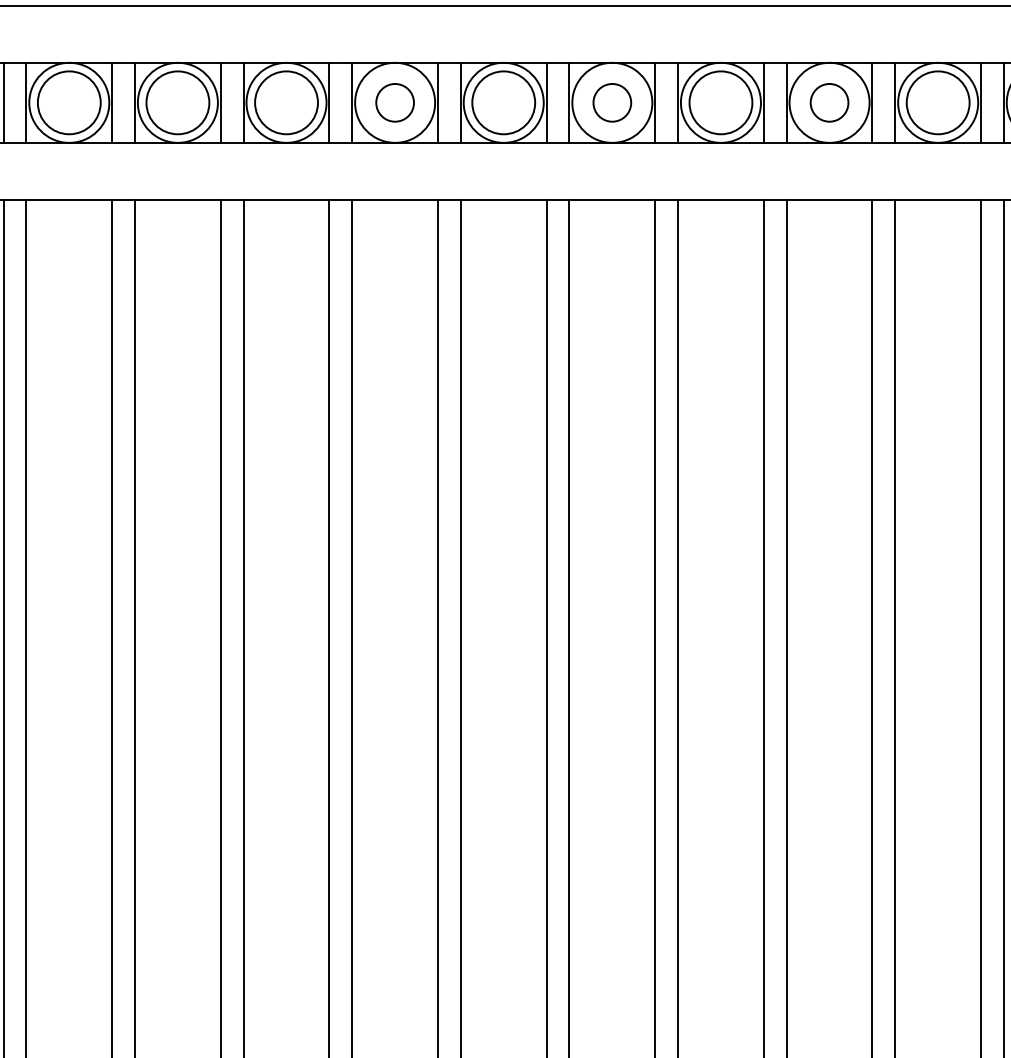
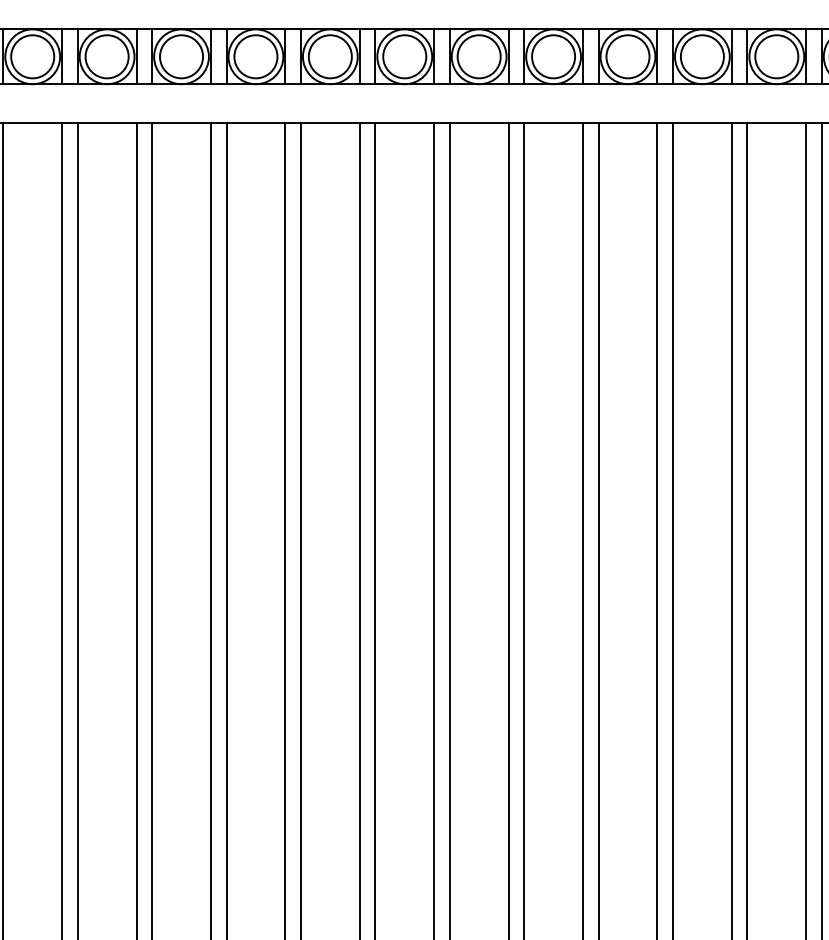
circle: (394, 102) -> (255, 56), size x1.67
circle: (611, 102) -> (404, 56), size x1.67
circle: (829, 102) -> (553, 56), size x1.67

